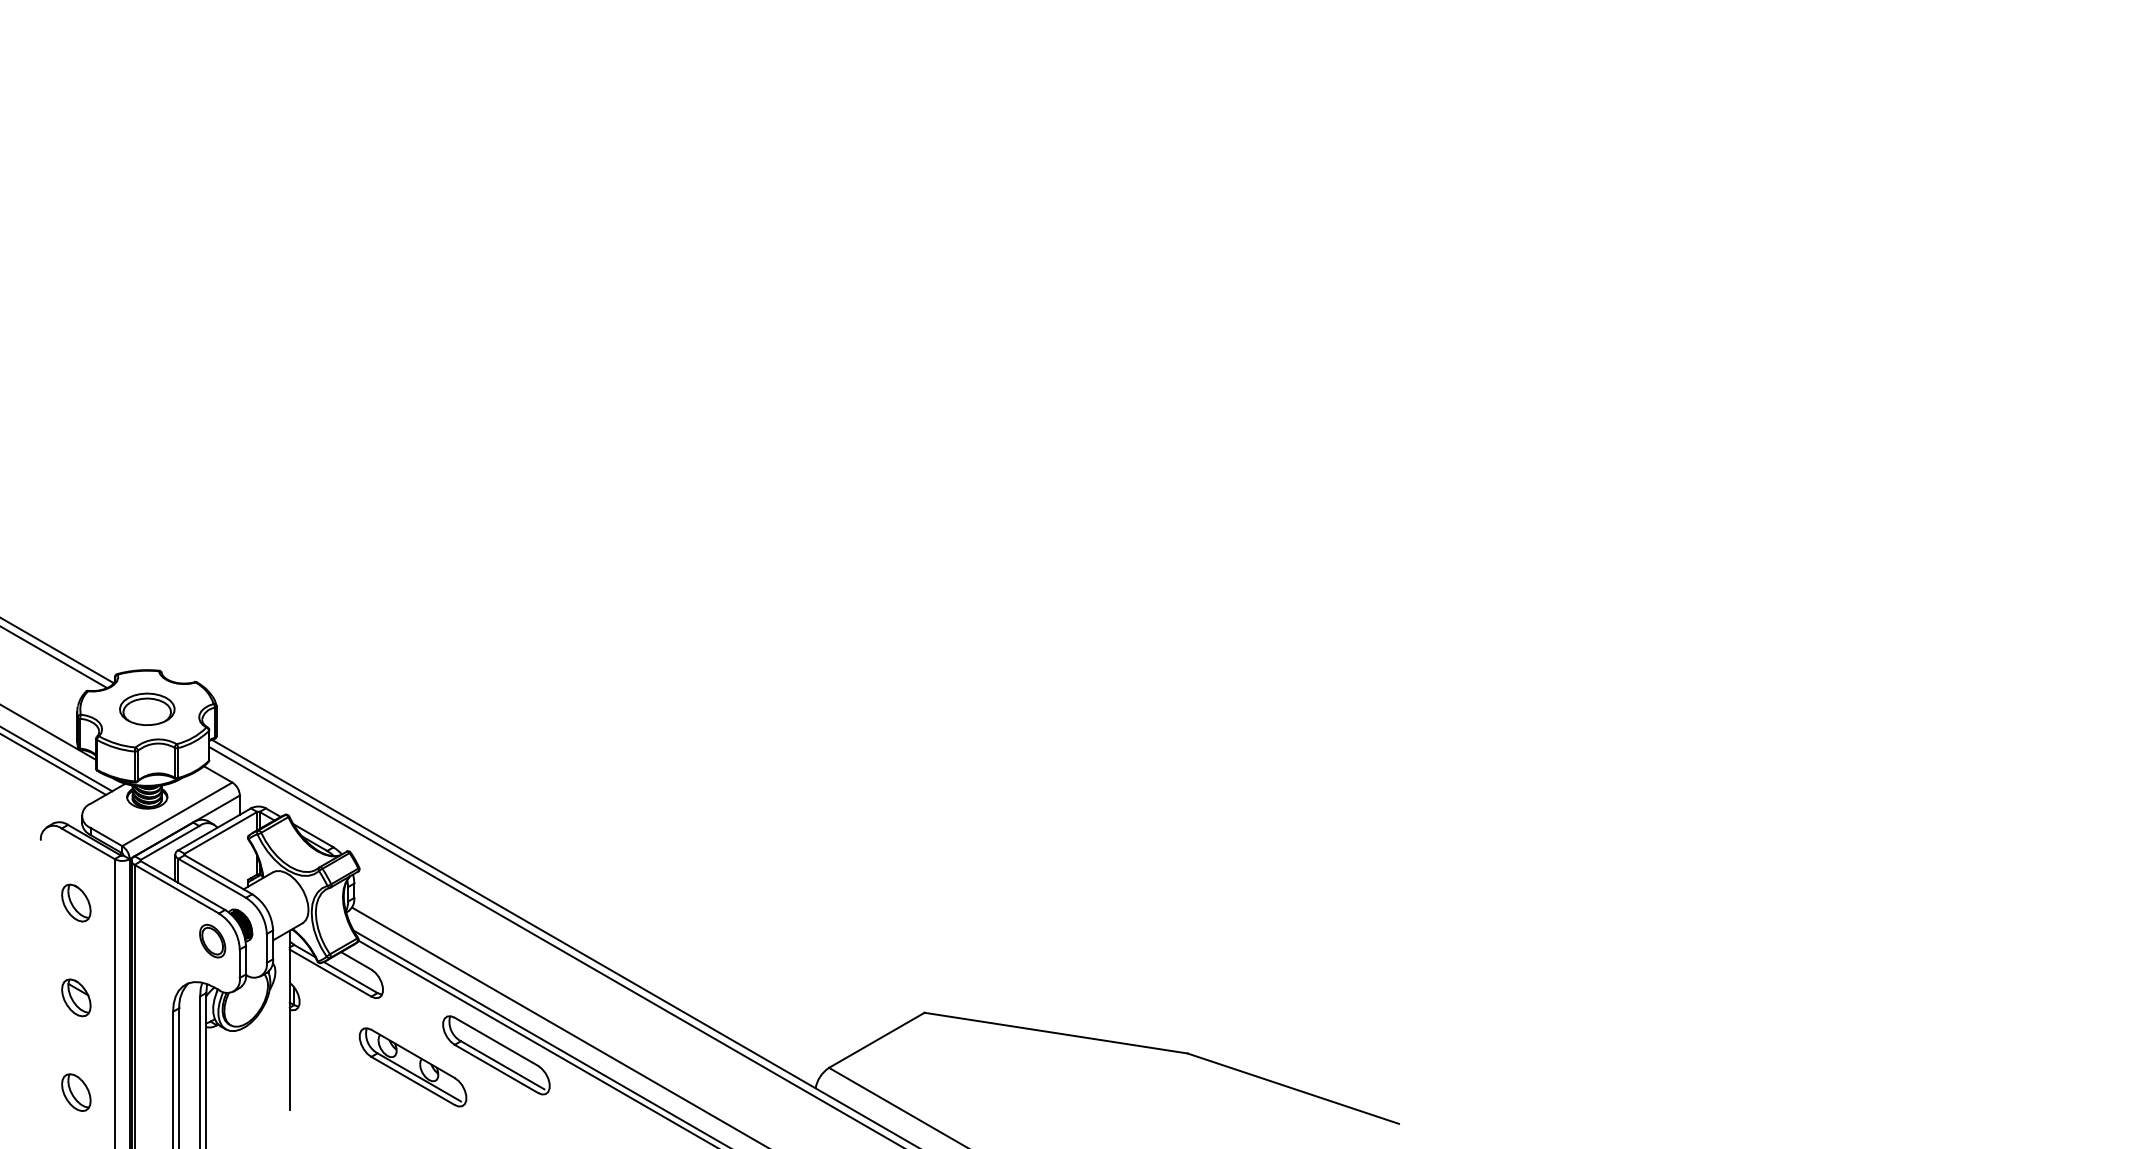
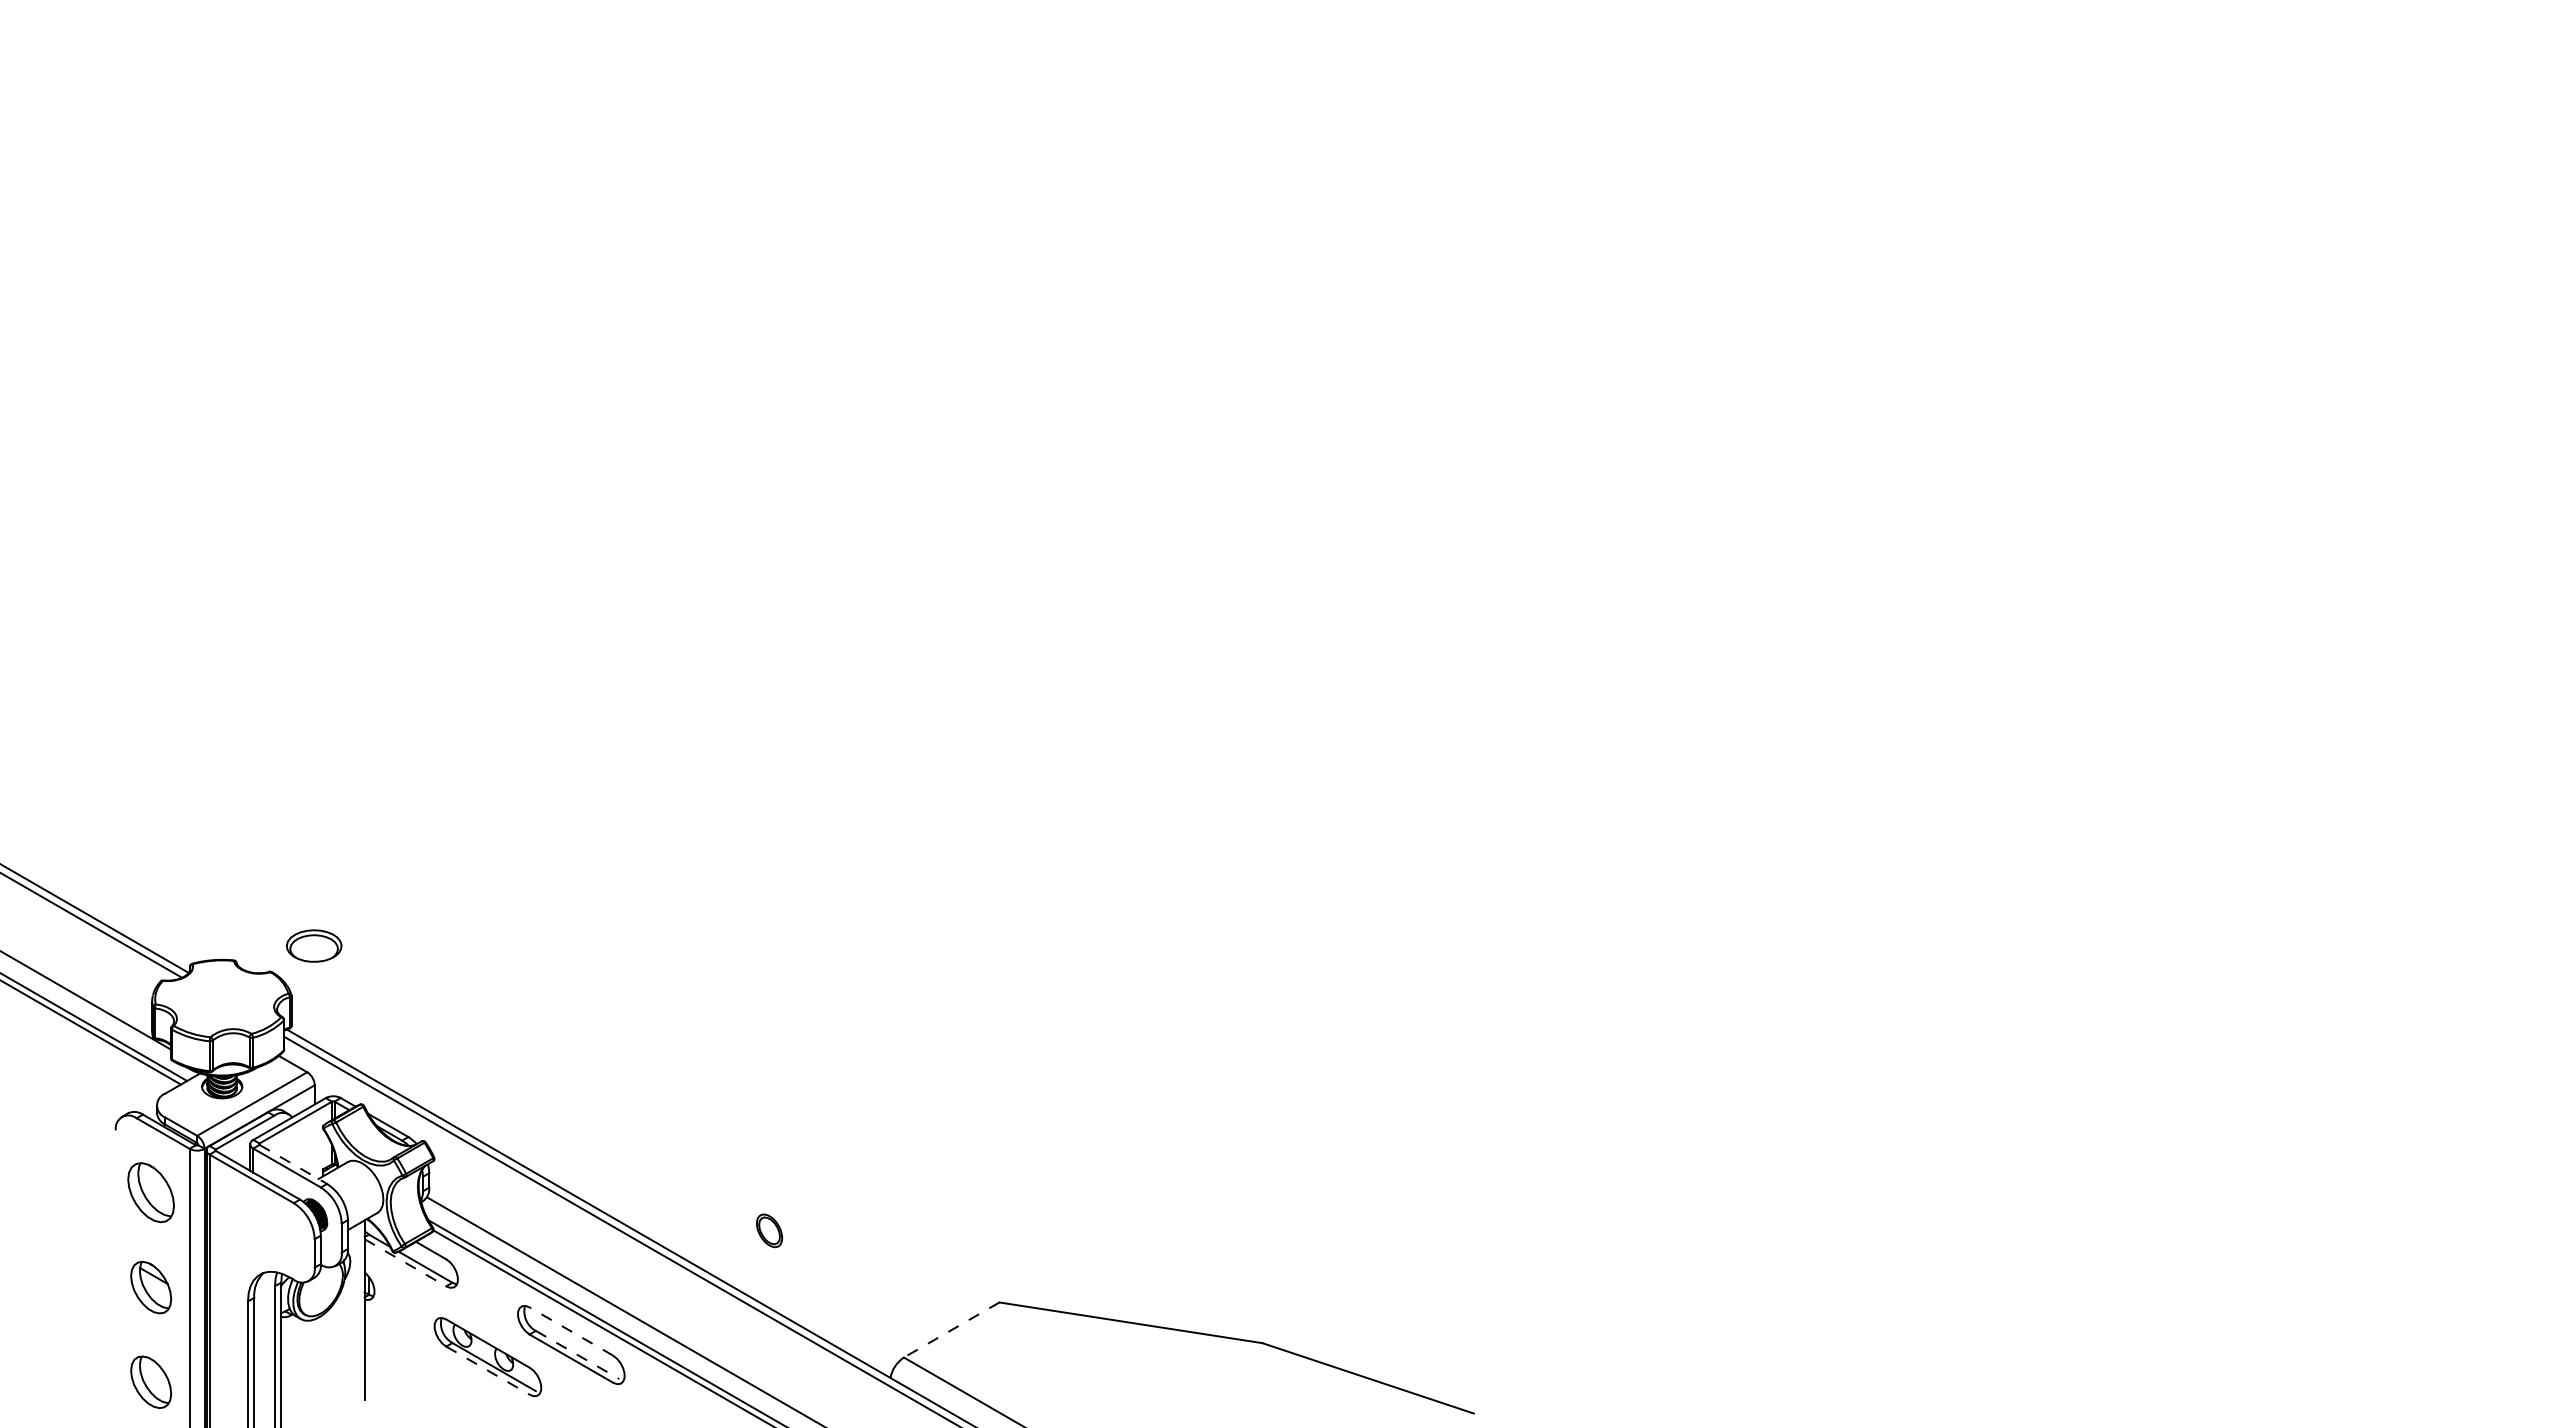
part: (147, 708) -> (314, 945), moved
line: (218, 874) -> (293, 1164), solid -> dashed
part: (76, 902) -> (151, 1192), size x1.6
part: (212, 940) -> (769, 1230), moved
line: (330, 973) -> (405, 1263), solid -> dashed
part: (76, 997) -> (151, 1287), size x1.4
line: (876, 1040) -> (951, 1330), solid -> dashed
line: (495, 1041) -> (570, 1331), solid -> dashed
line: (503, 1065) -> (578, 1355), solid -> dashed
line: (413, 1080) -> (488, 1370), solid -> dashed
part: (76, 1092) -> (151, 1382), size x1.4

